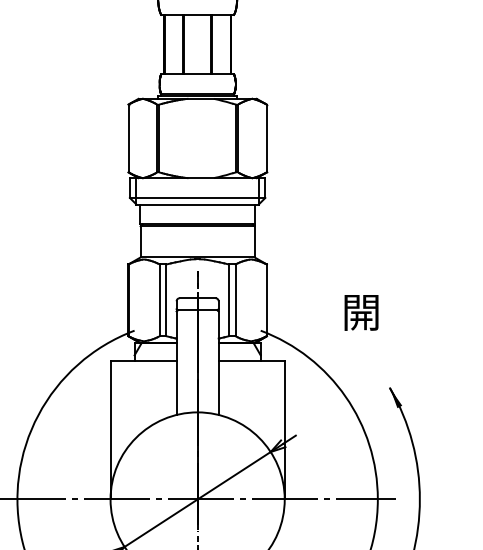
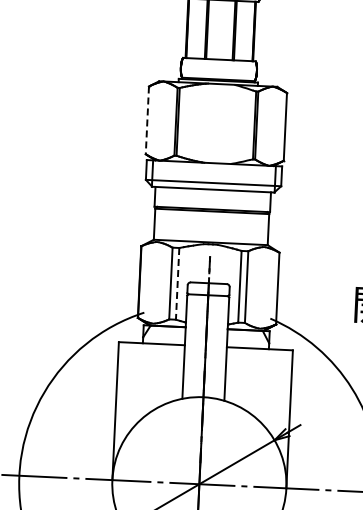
line: (128, 138) -> (147, 120), solid -> dashed
line: (166, 300) -> (177, 284), solid -> dashed

